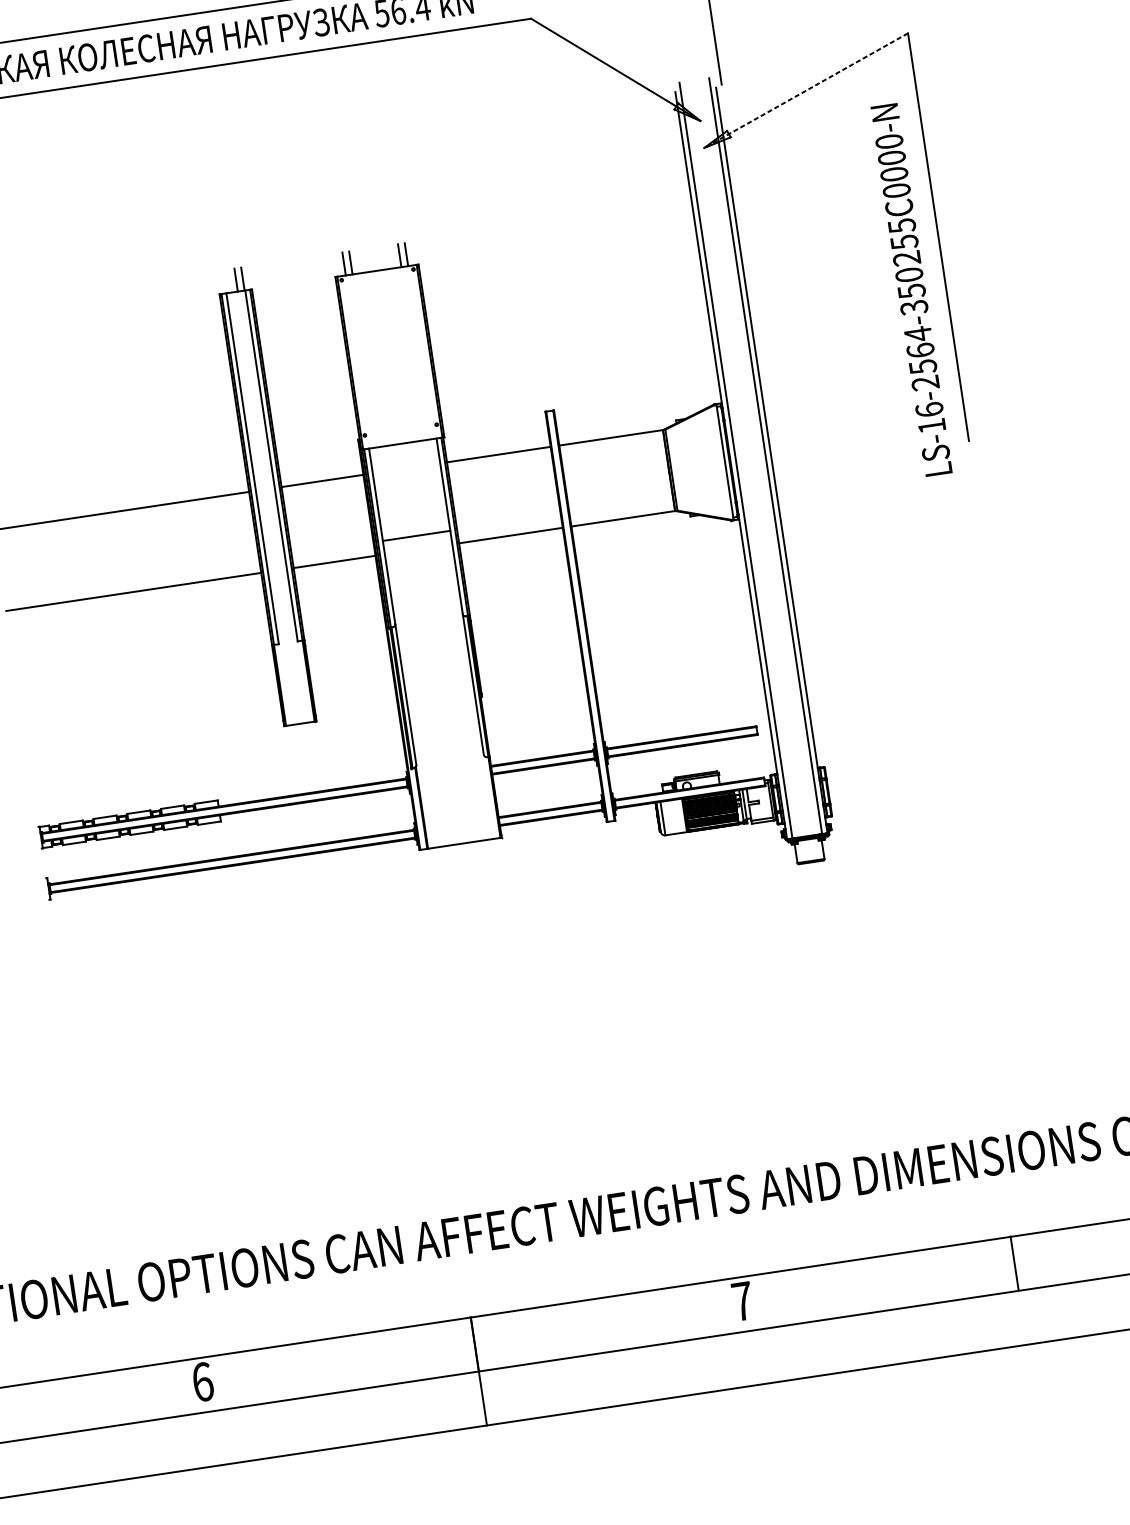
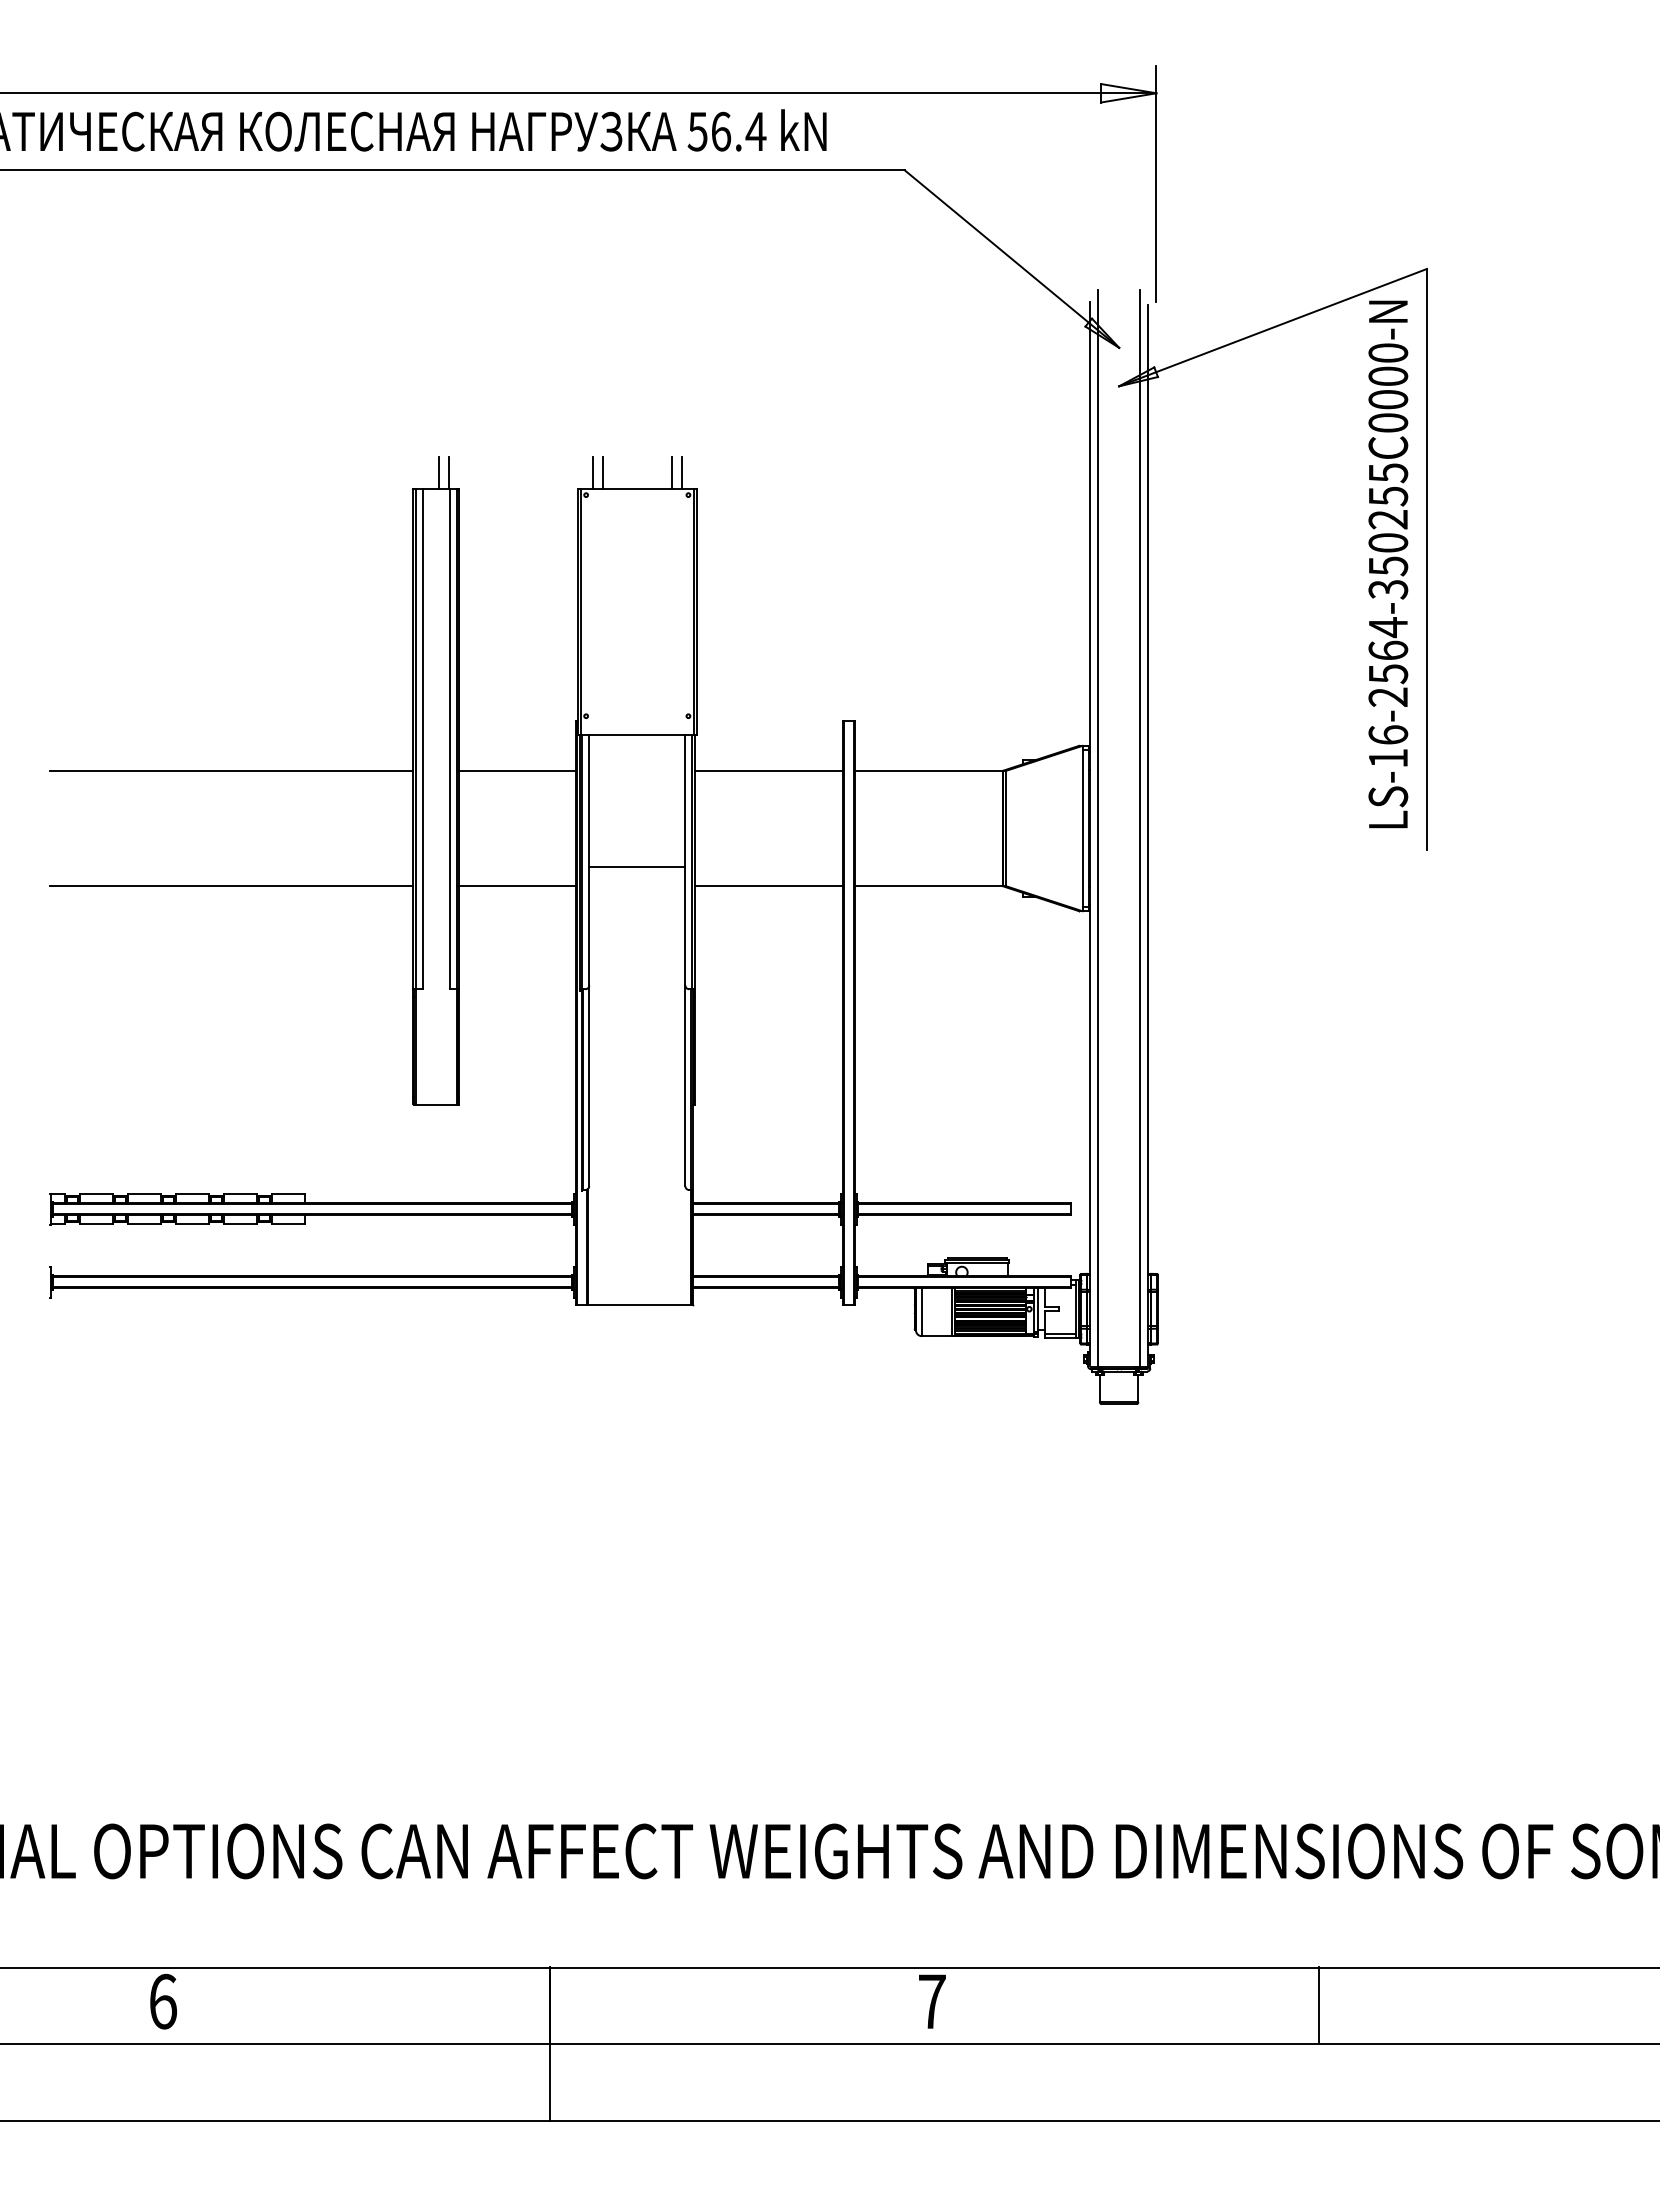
line: (806, 90) -> (1273, 327), dashed -> solid
text: (911, 290) -> (1388, 564), moved

